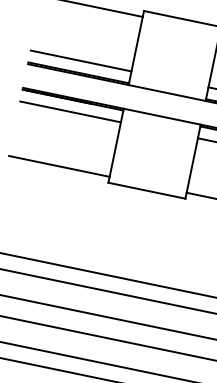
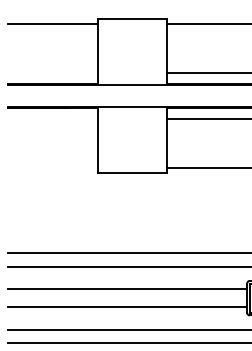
line: (80, 61) -> (52, 73), removed
line: (70, 111) -> (52, 118), removed
line: (58, 166) -> (52, 167), removed

